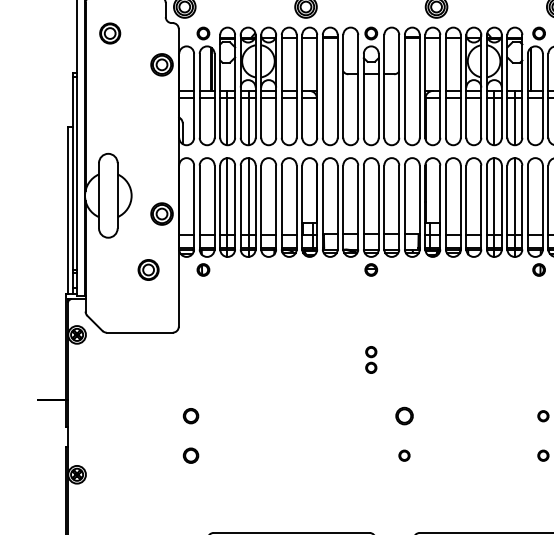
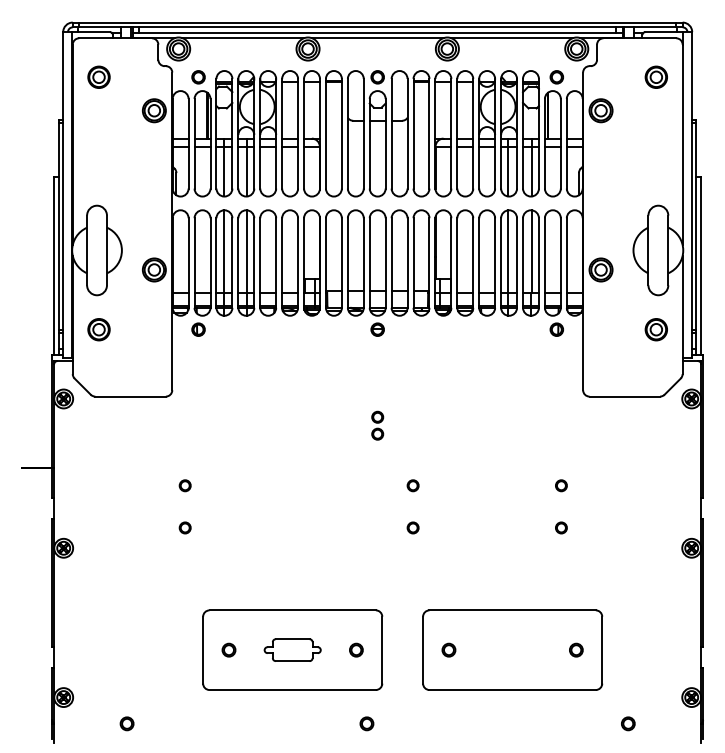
part: (148, 269) -> (98, 329), moved
part: (190, 415) -> (184, 485), size x0.71
part: (403, 415) -> (412, 485), size x0.62
part: (190, 455) -> (184, 527), size x0.71

